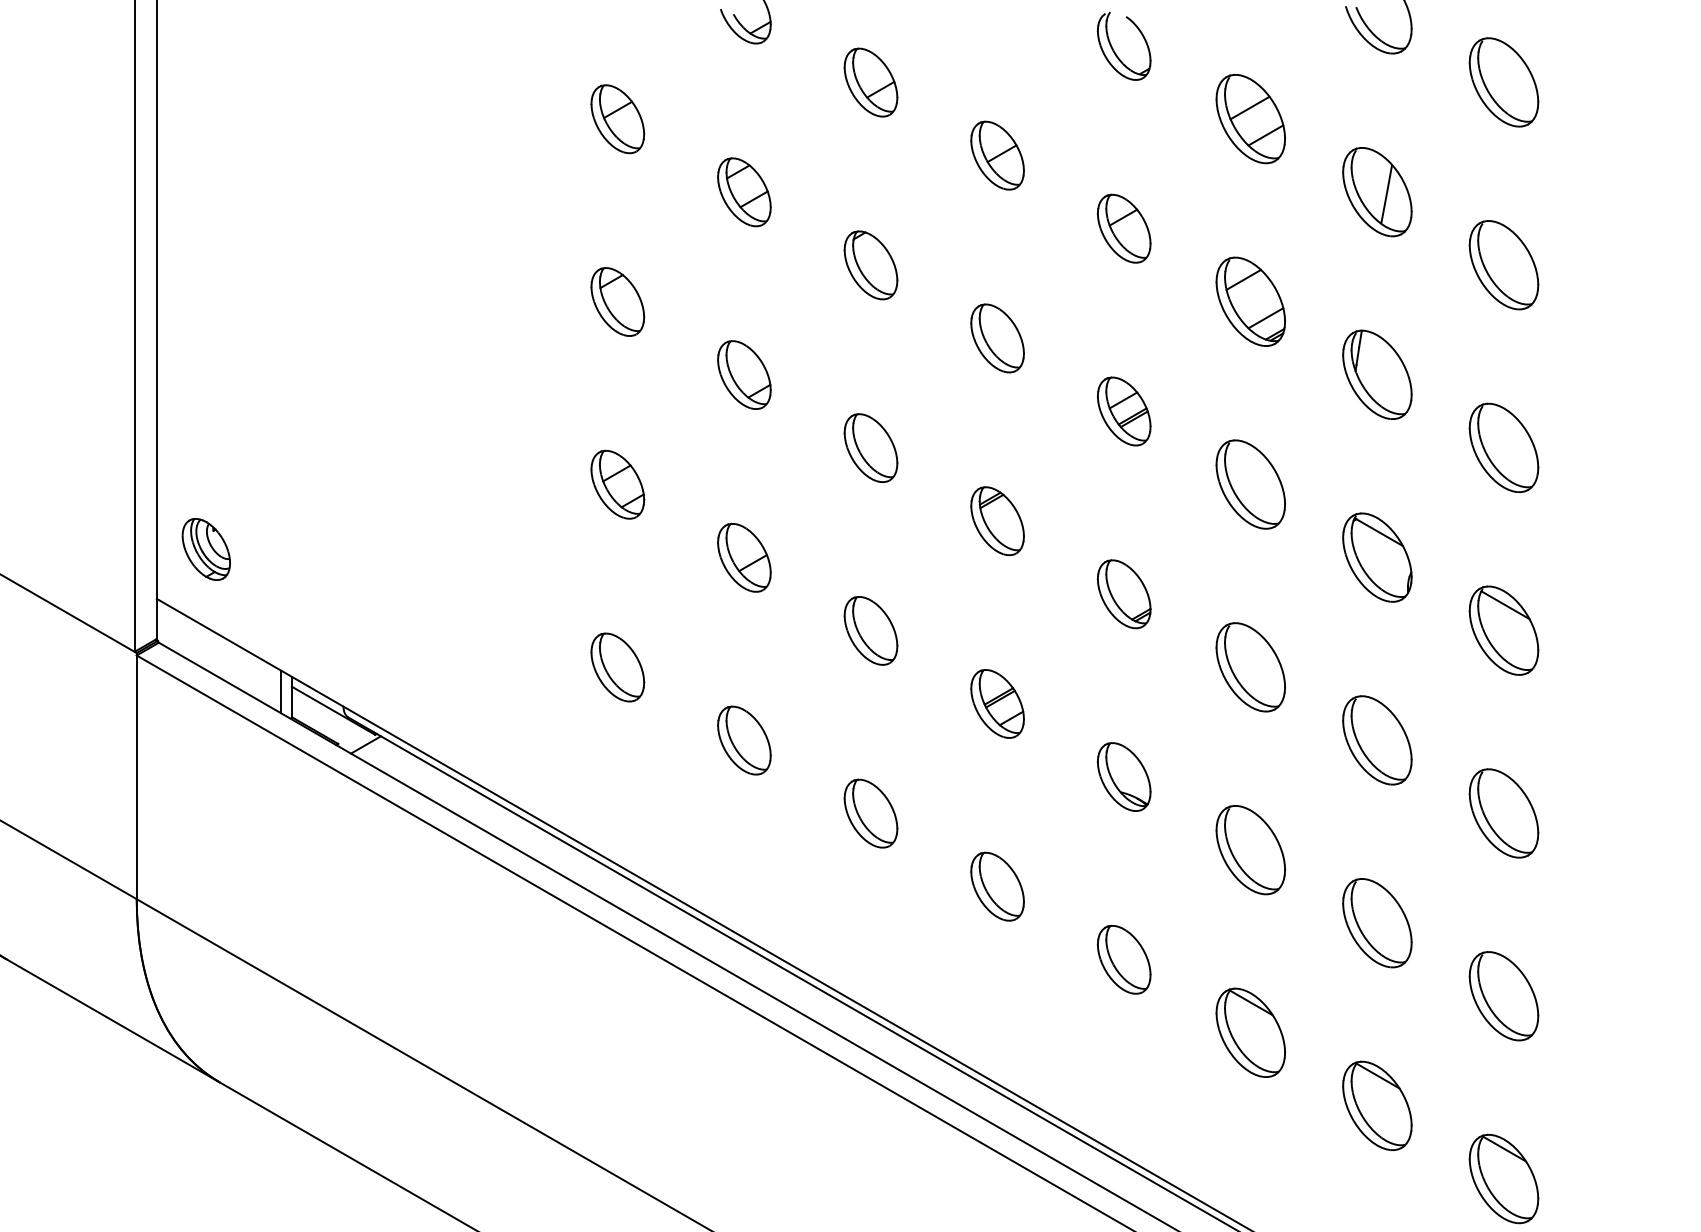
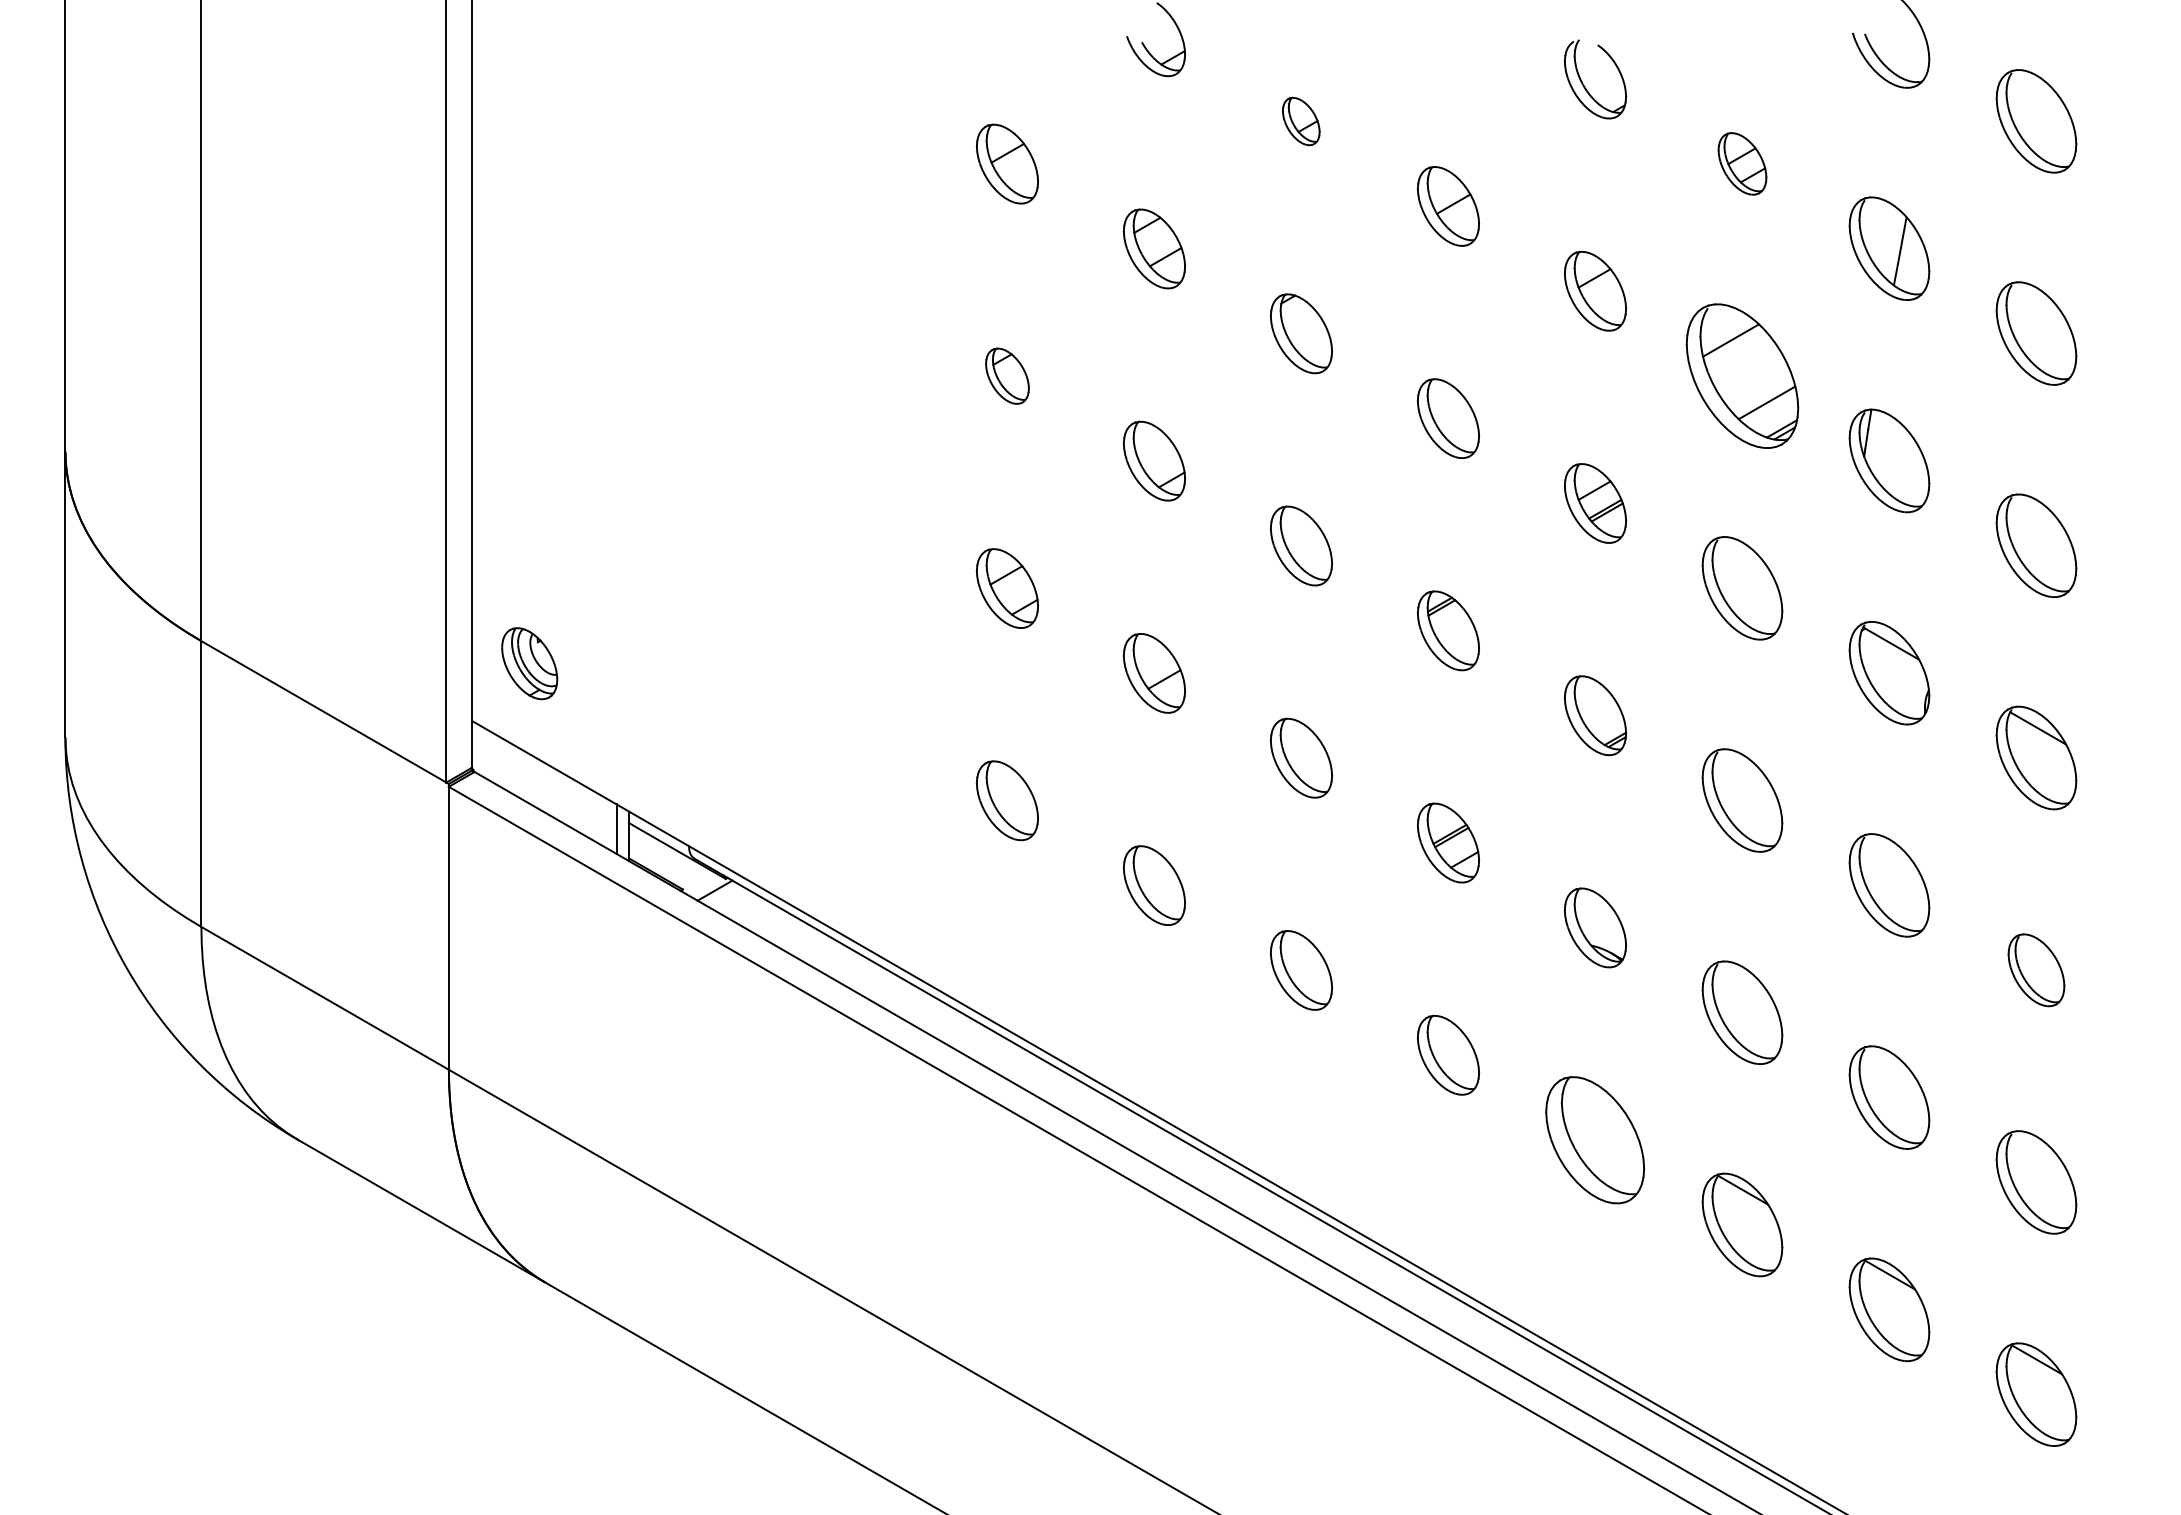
part: (870, 82) -> (1300, 121), size x0.6
part: (1250, 118) -> (1742, 163), size x0.6
part: (617, 301) -> (1007, 375), size x0.7
part: (1250, 301) -> (1742, 375), size x1.4
part: (1504, 813) -> (2036, 970), size x0.7
part: (1124, 959) -> (1595, 1139), size x1.6

